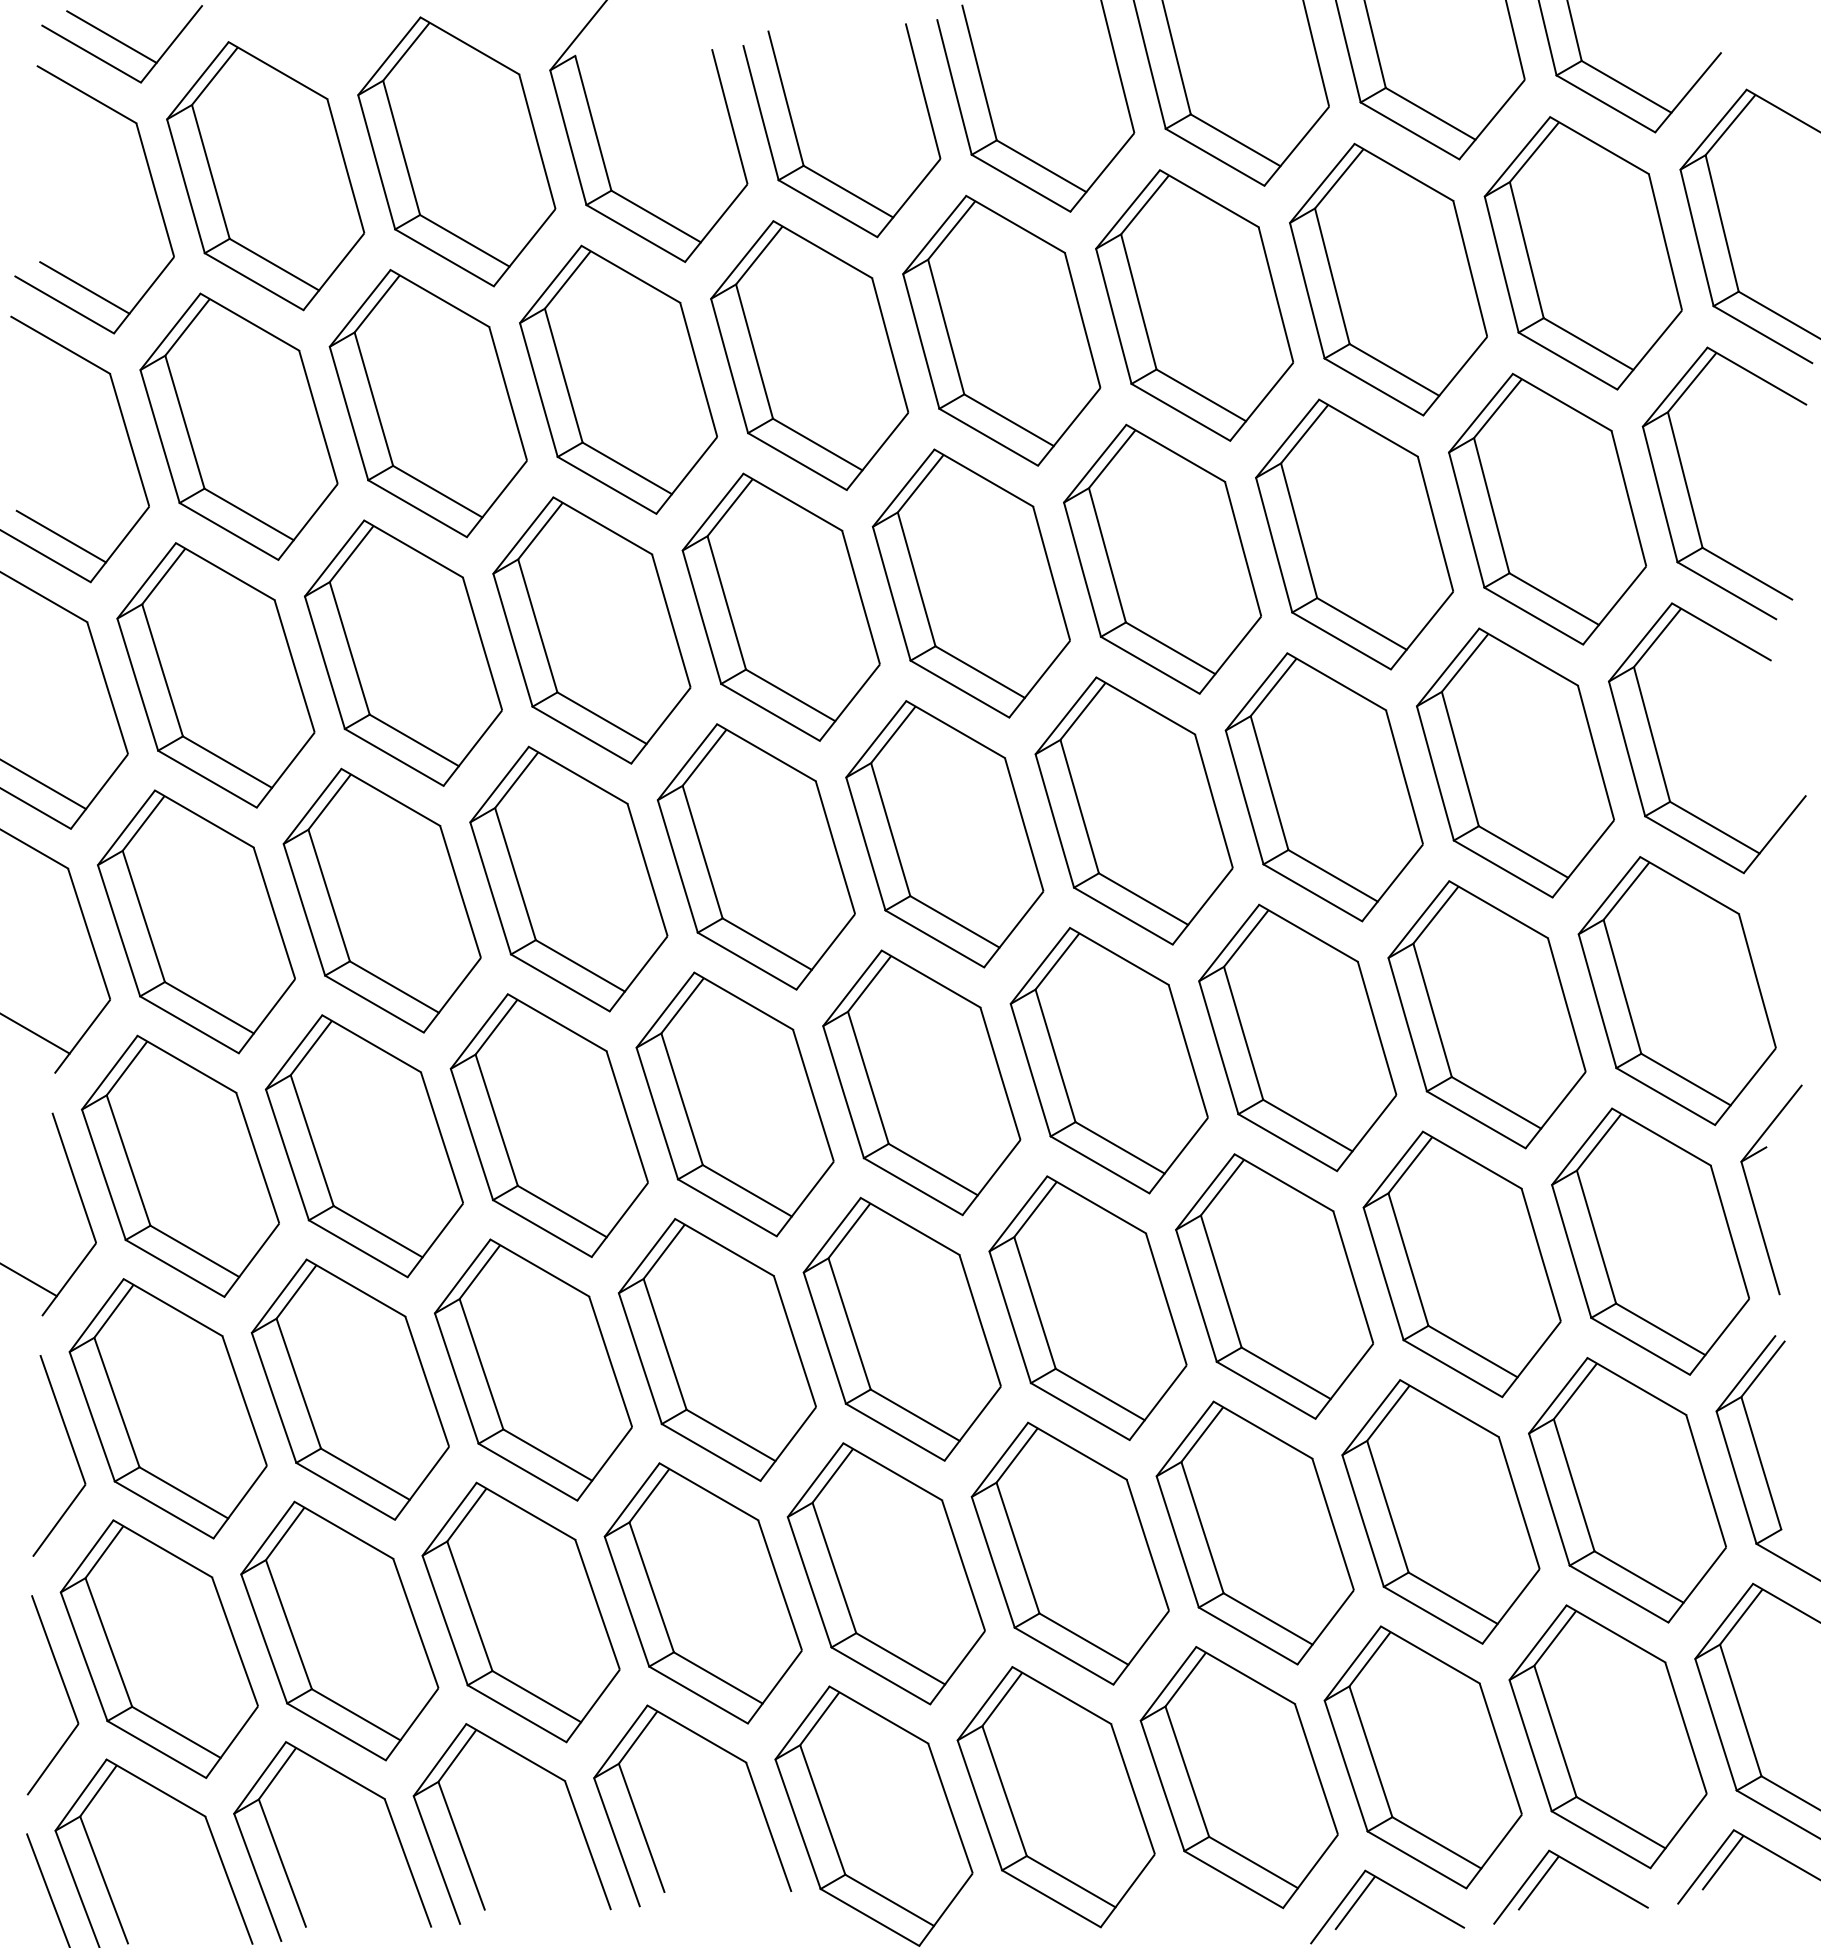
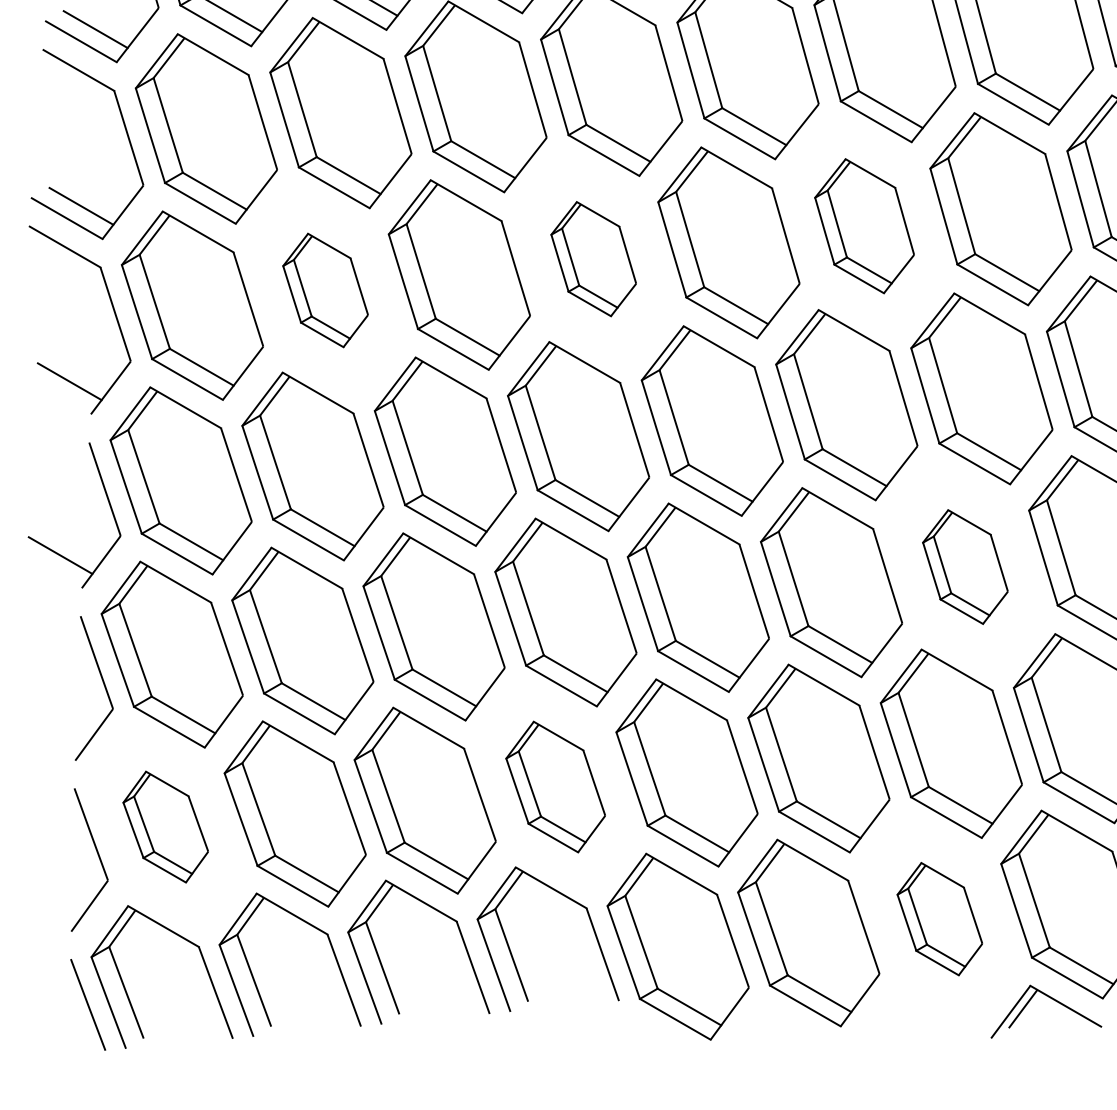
part: (1133, 810) -> (864, 225), size x0.7
part: (755, 856) -> (593, 258), size x0.6
part: (381, 900) -> (325, 290), size x0.6
part: (1274, 1286) -> (965, 567), size x0.6
part: (702, 1593) -> (555, 787), size x0.7
part: (158, 1649) -> (165, 827), size x0.6
part: (1238, 1777) -> (939, 919), size x0.6

